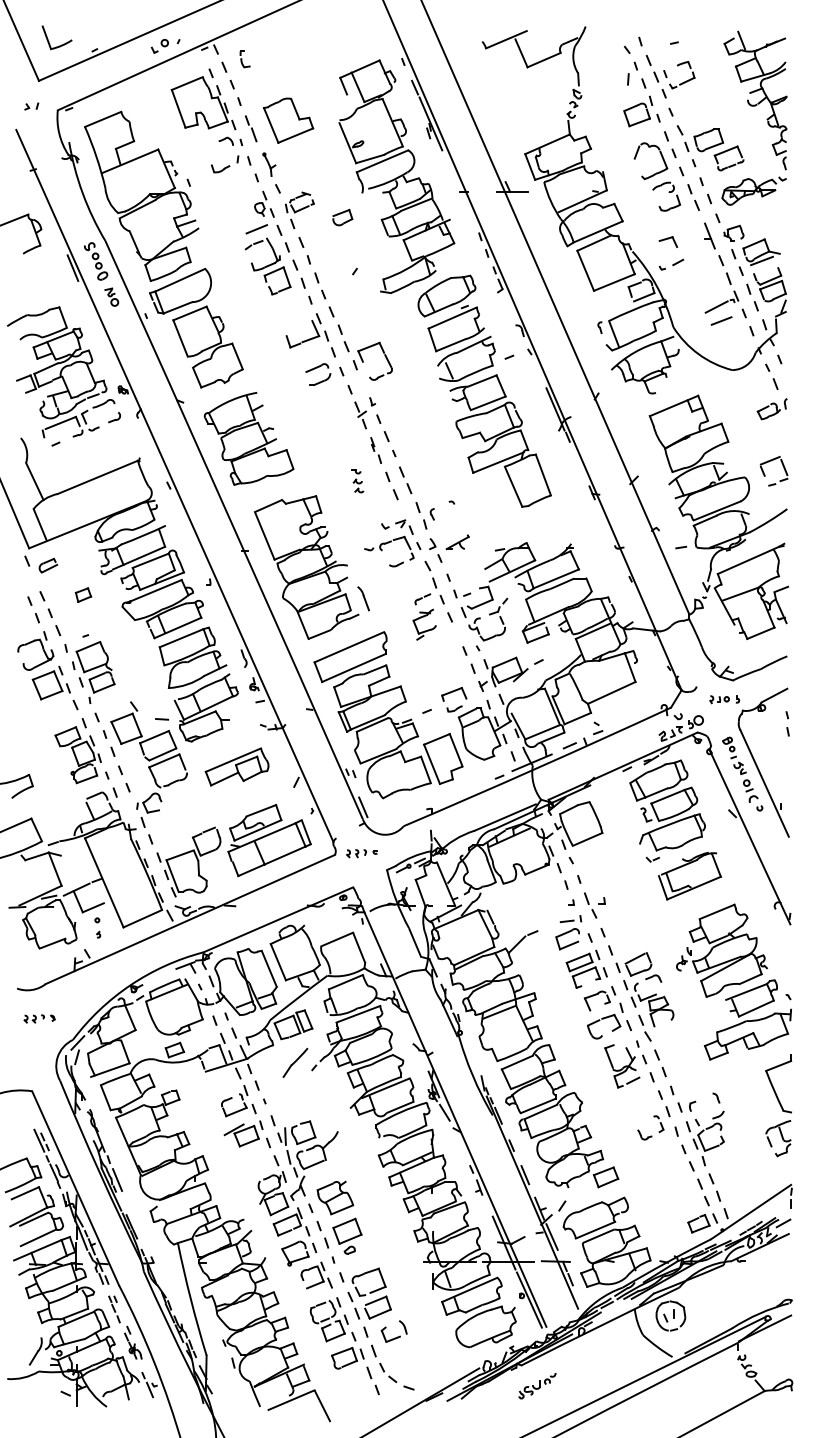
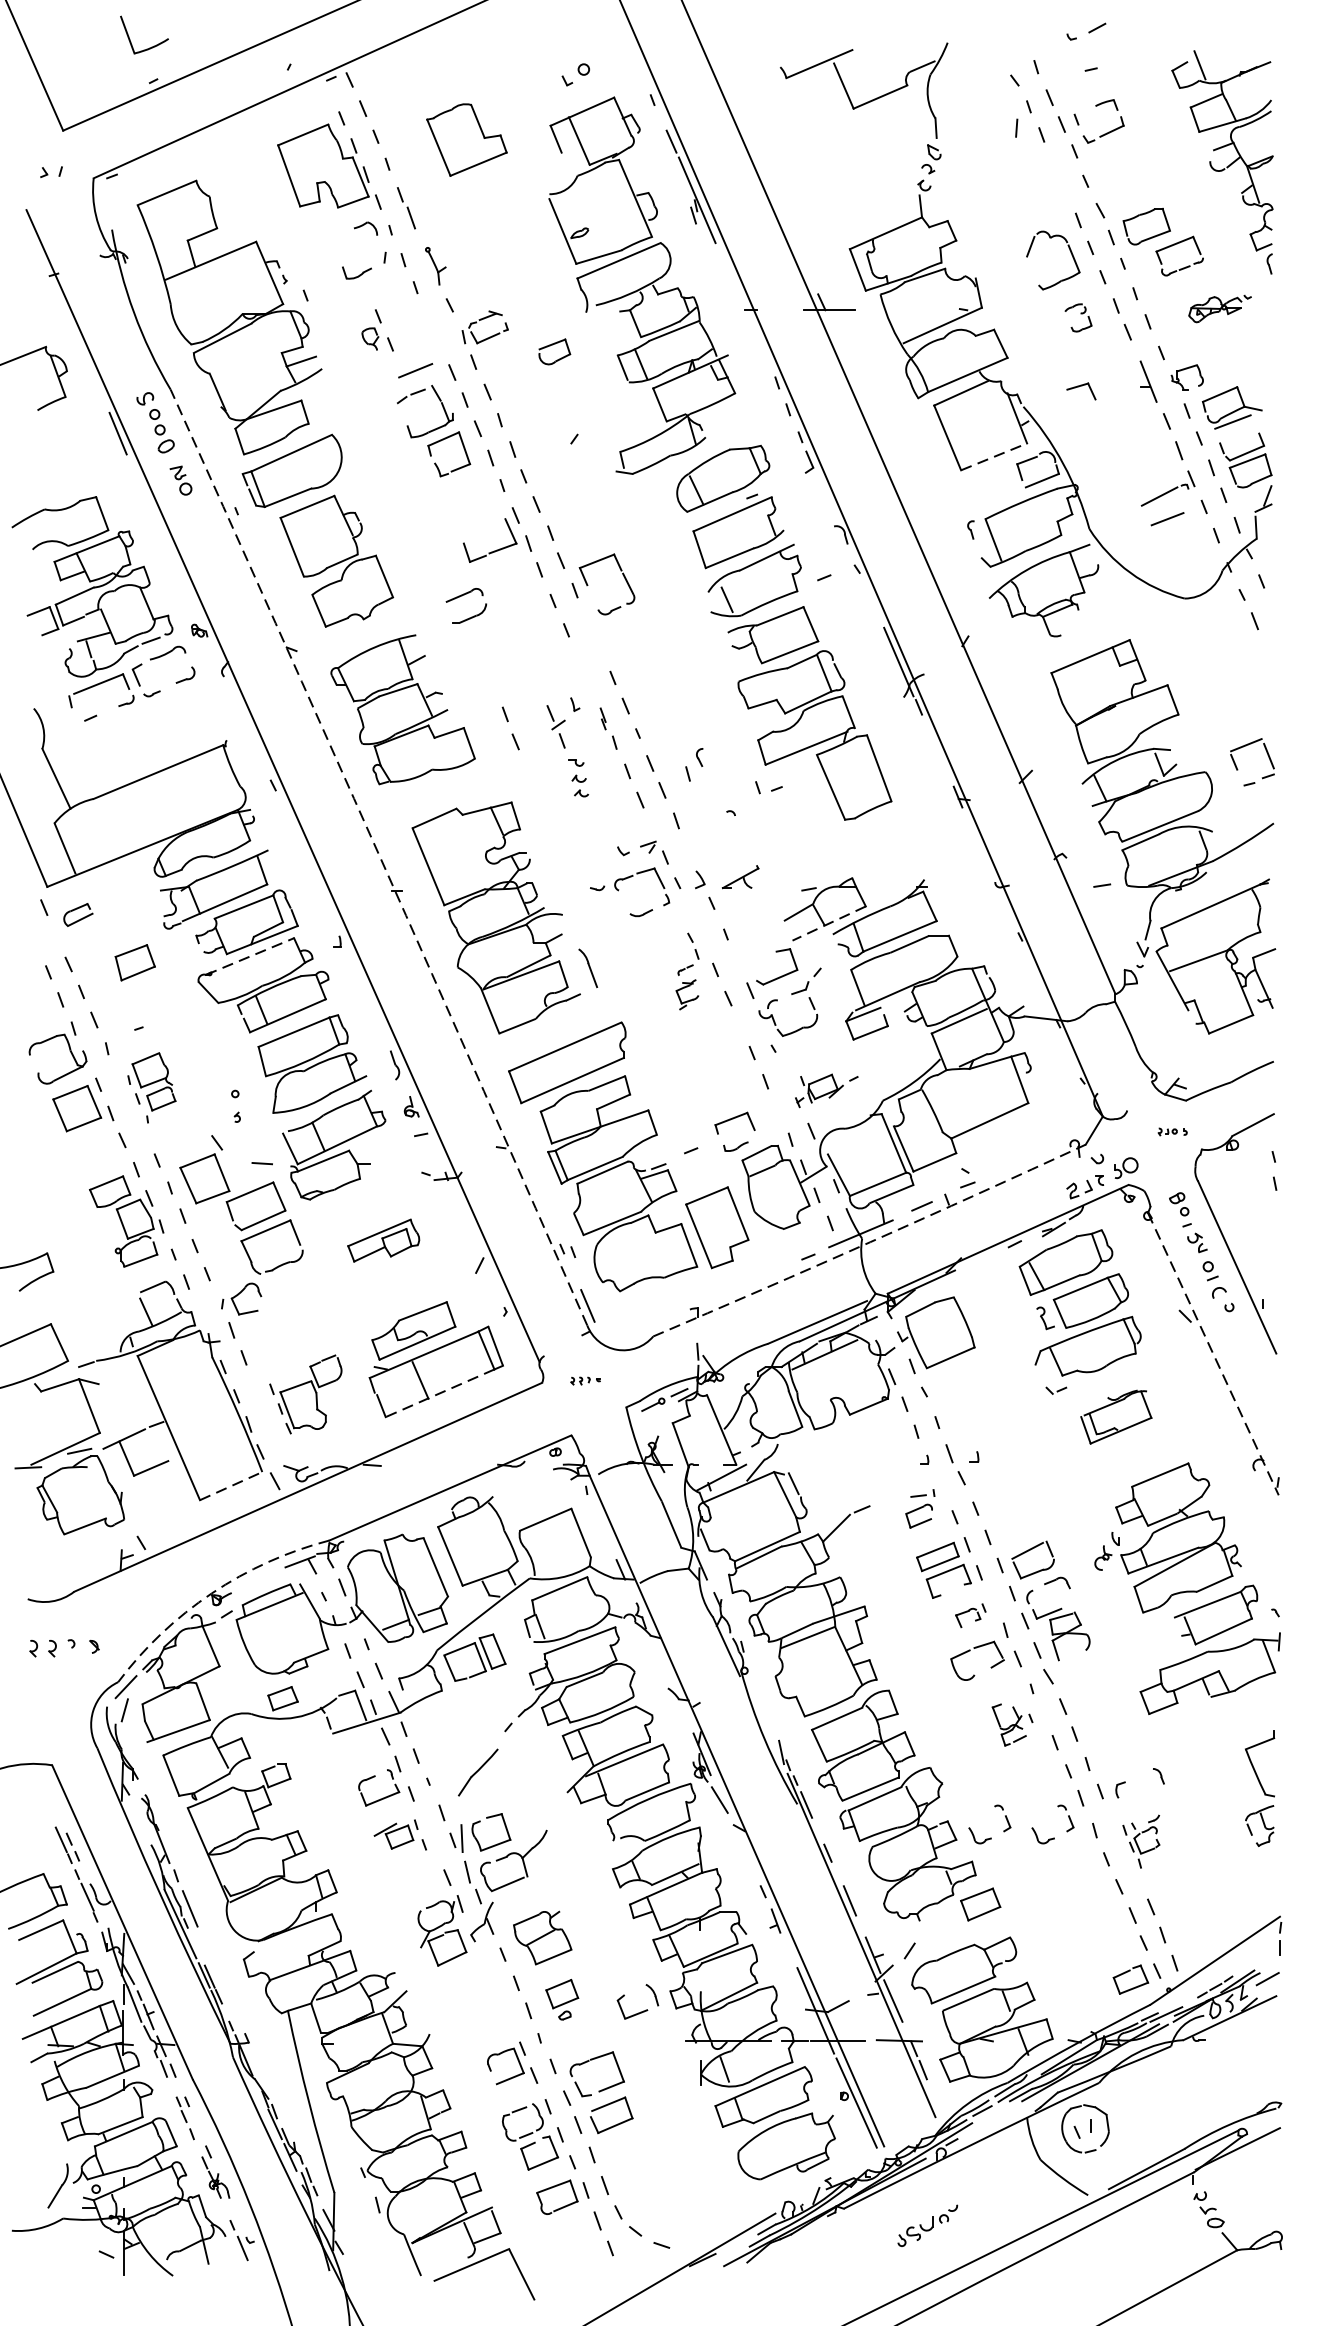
part: (48, 38) -> (130, 36), moved
part: (159, 46) -> (575, 75), moved
part: (244, 59) -> (395, 96), removed
part: (641, 111) -> (1037, 180), removed
part: (288, 120) -> (466, 139), moved
part: (753, 190) -> (1219, 307), size x0.6
part: (666, 196) -> (1078, 317), size x0.6
part: (264, 203) -> (377, 329), moved
part: (671, 264) -> (1086, 31), moved
line: (614, 282) -> (994, 456), solid -> dashed
part: (318, 374) -> (466, 605), moved
part: (771, 409) -> (1248, 662), removed
part: (365, 413) -> (563, 723), moved
part: (315, 450) -> (510, 728), added
part: (428, 518) -> (693, 764), moved
arc: (234, 529) -> (379, 856), solid -> dashed
line: (512, 571) -> (829, 924), solid -> dashed
line: (154, 591) -> (250, 956), solid -> dashed
part: (462, 593) -> (769, 786), moved
part: (83, 594) -> (135, 961), size x1.6
part: (424, 600) -> (686, 971), size x0.6
part: (93, 672) -> (151, 1087), size x0.7
part: (510, 674) -> (826, 1091), size x0.6
part: (724, 699) -> (1172, 1131), size x0.6
part: (236, 766) -> (382, 1239), size x0.7
arc: (537, 767) -> (869, 1241), solid -> dashed
line: (750, 837) -> (1214, 1354), solid -> dashed
part: (361, 853) -> (584, 1380), size x0.6
part: (188, 861) -> (305, 1393), size x0.7
line: (271, 861) -> (439, 1393), solid -> dashed
part: (689, 875) -> (1115, 1416), size x0.7
line: (143, 918) -> (232, 1485), solid -> dashed
part: (97, 927) -> (235, 1105), moved
part: (568, 932) -> (919, 1508), size x0.7
arc: (130, 985) -> (211, 1594), solid -> dashed
part: (599, 998) -> (969, 1615), size x0.6
part: (39, 1018) -> (64, 1647), size x1.4
part: (295, 1062) -> (478, 1772), moved
part: (625, 1066) -> (1012, 1725), size x0.6
part: (778, 1105) -> (1259, 1788), size x0.7
part: (247, 1134) -> (400, 1835), size x0.7
part: (611, 1135) -> (989, 1836), added
part: (705, 1138) -> (1141, 1841), size x0.6
part: (347, 1235) -> (562, 1998), size x0.7
part: (294, 1236) -> (476, 2000), removed
part: (394, 1337) -> (638, 2011), moved
part: (537, 1386) -> (927, 2226), moved

